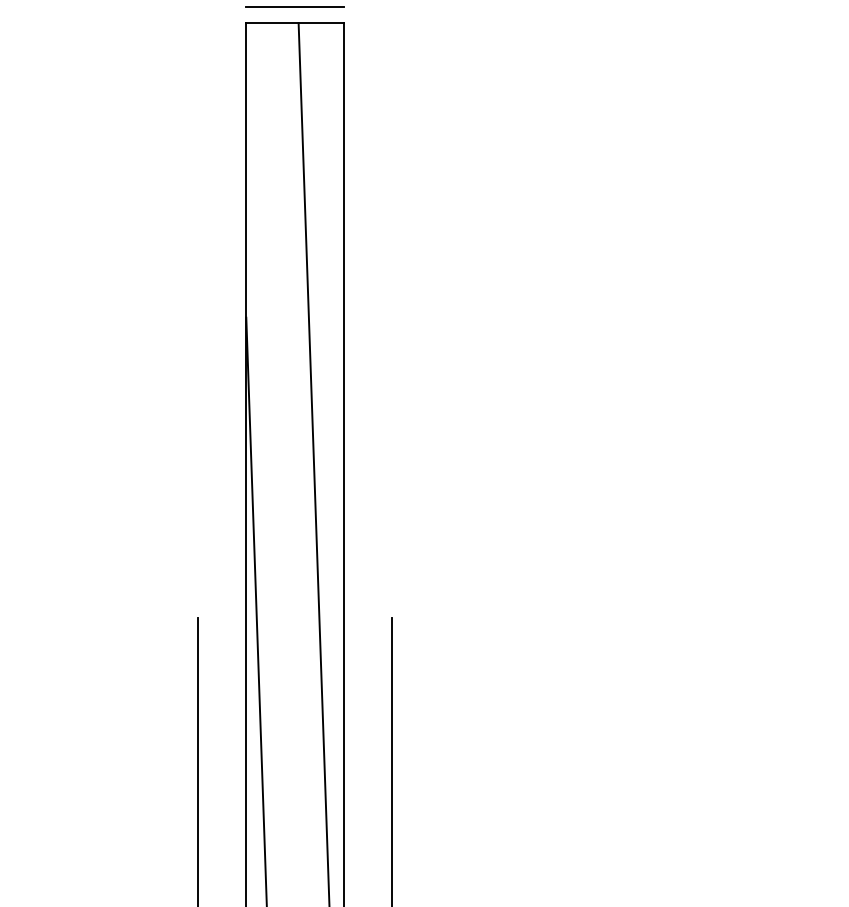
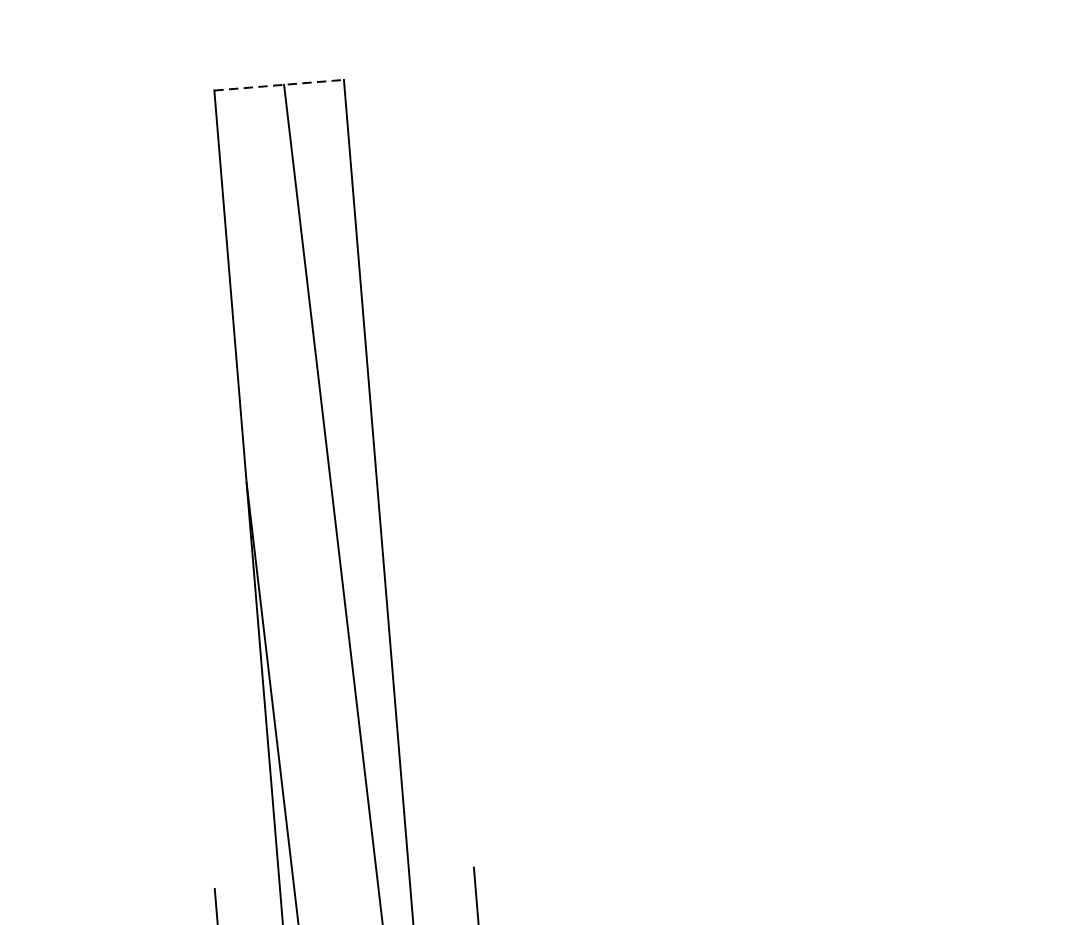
line: (294, 6) -> (276, 63), removed
line: (294, 23) -> (278, 85), solid -> dashed

